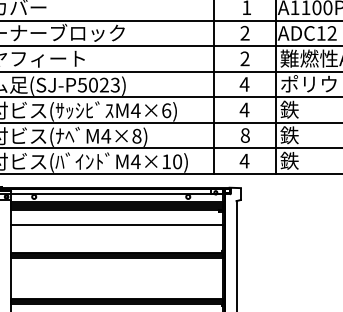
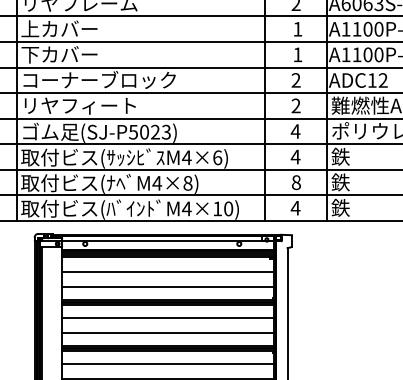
line: (117, 240) -> (168, 287), added
line: (117, 270) -> (168, 317), added
line: (117, 286) -> (168, 333), added

